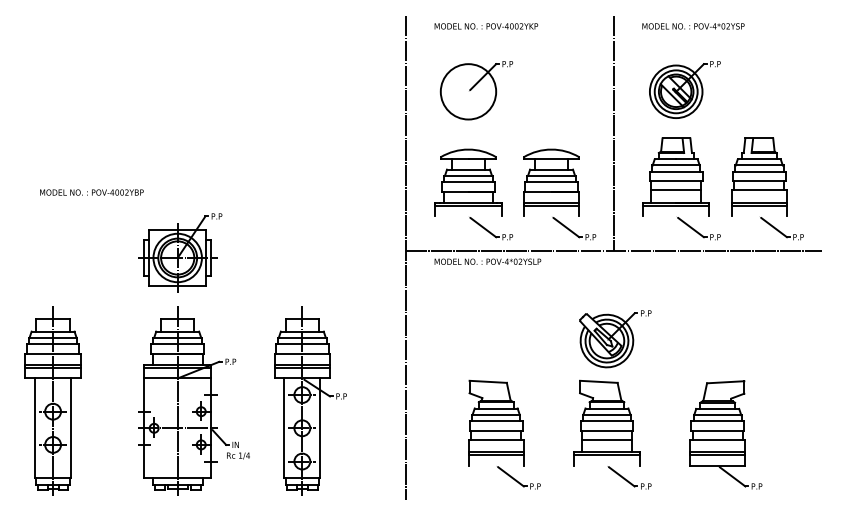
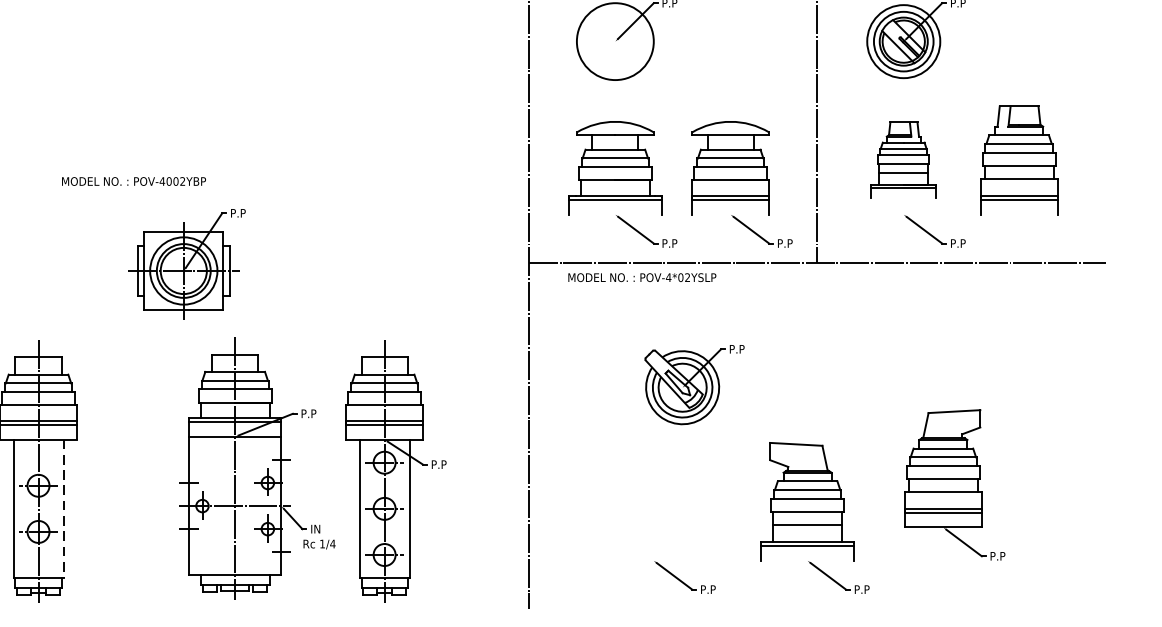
part: (675, 176) -> (902, 159), size x0.7
text: (91, 192) -> (133, 181), moved
part: (781, 228) -> (1049, 231), removed
part: (180, 252) -> (187, 263), moved
part: (615, 339) -> (694, 385), moved
part: (193, 400) -> (257, 467), moved
part: (496, 422) -> (654, 500), removed
line: (71, 428) -> (64, 509), solid -> dashed
part: (725, 434) -> (954, 484), moved

